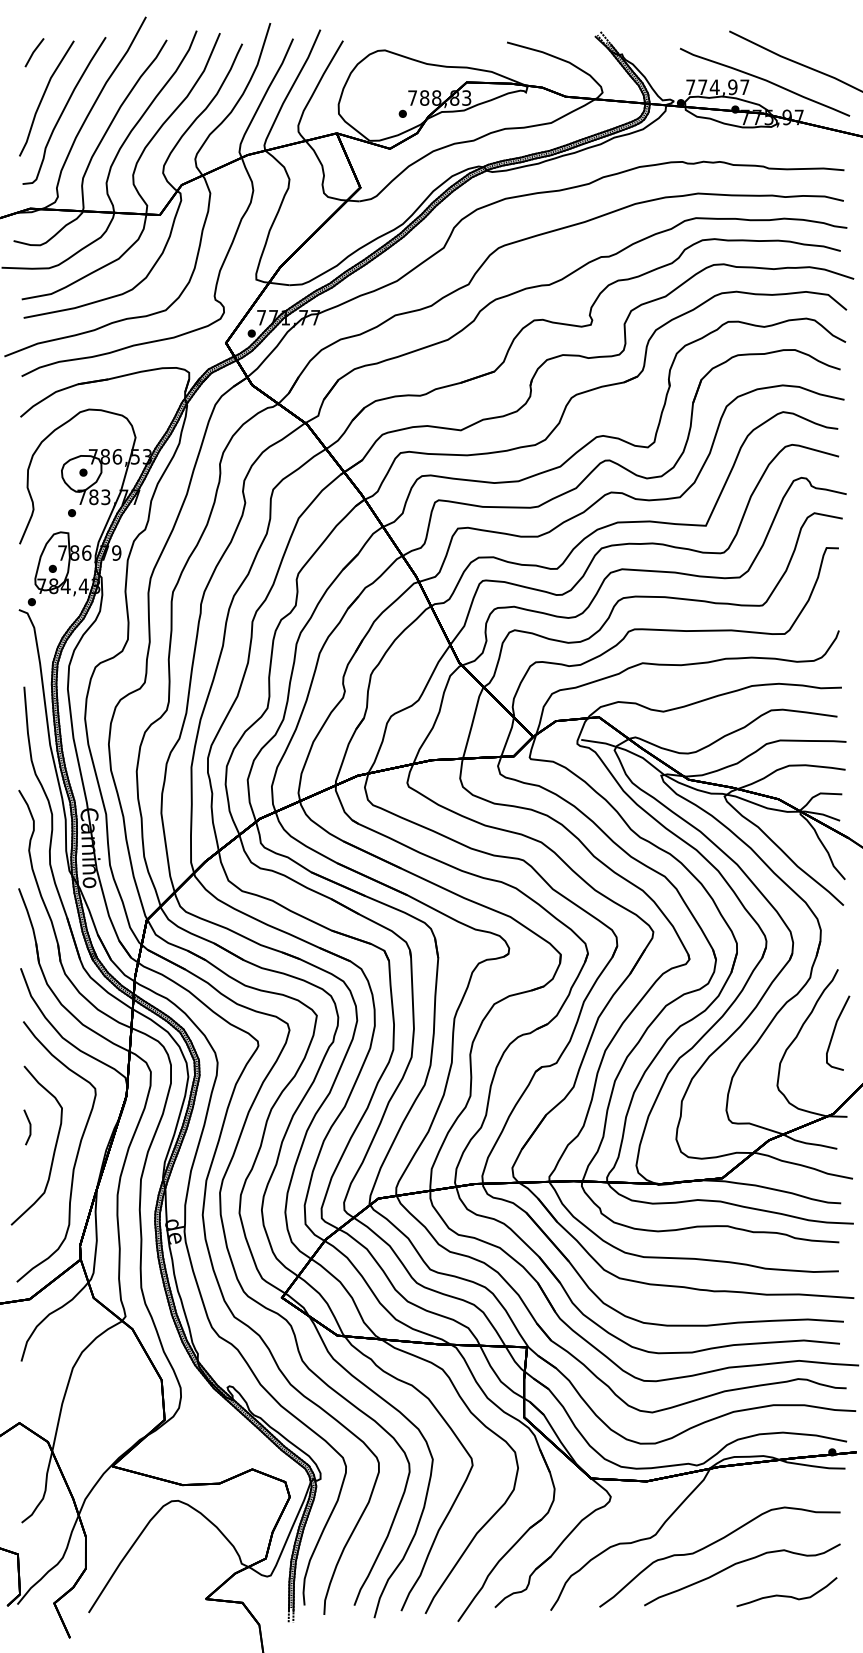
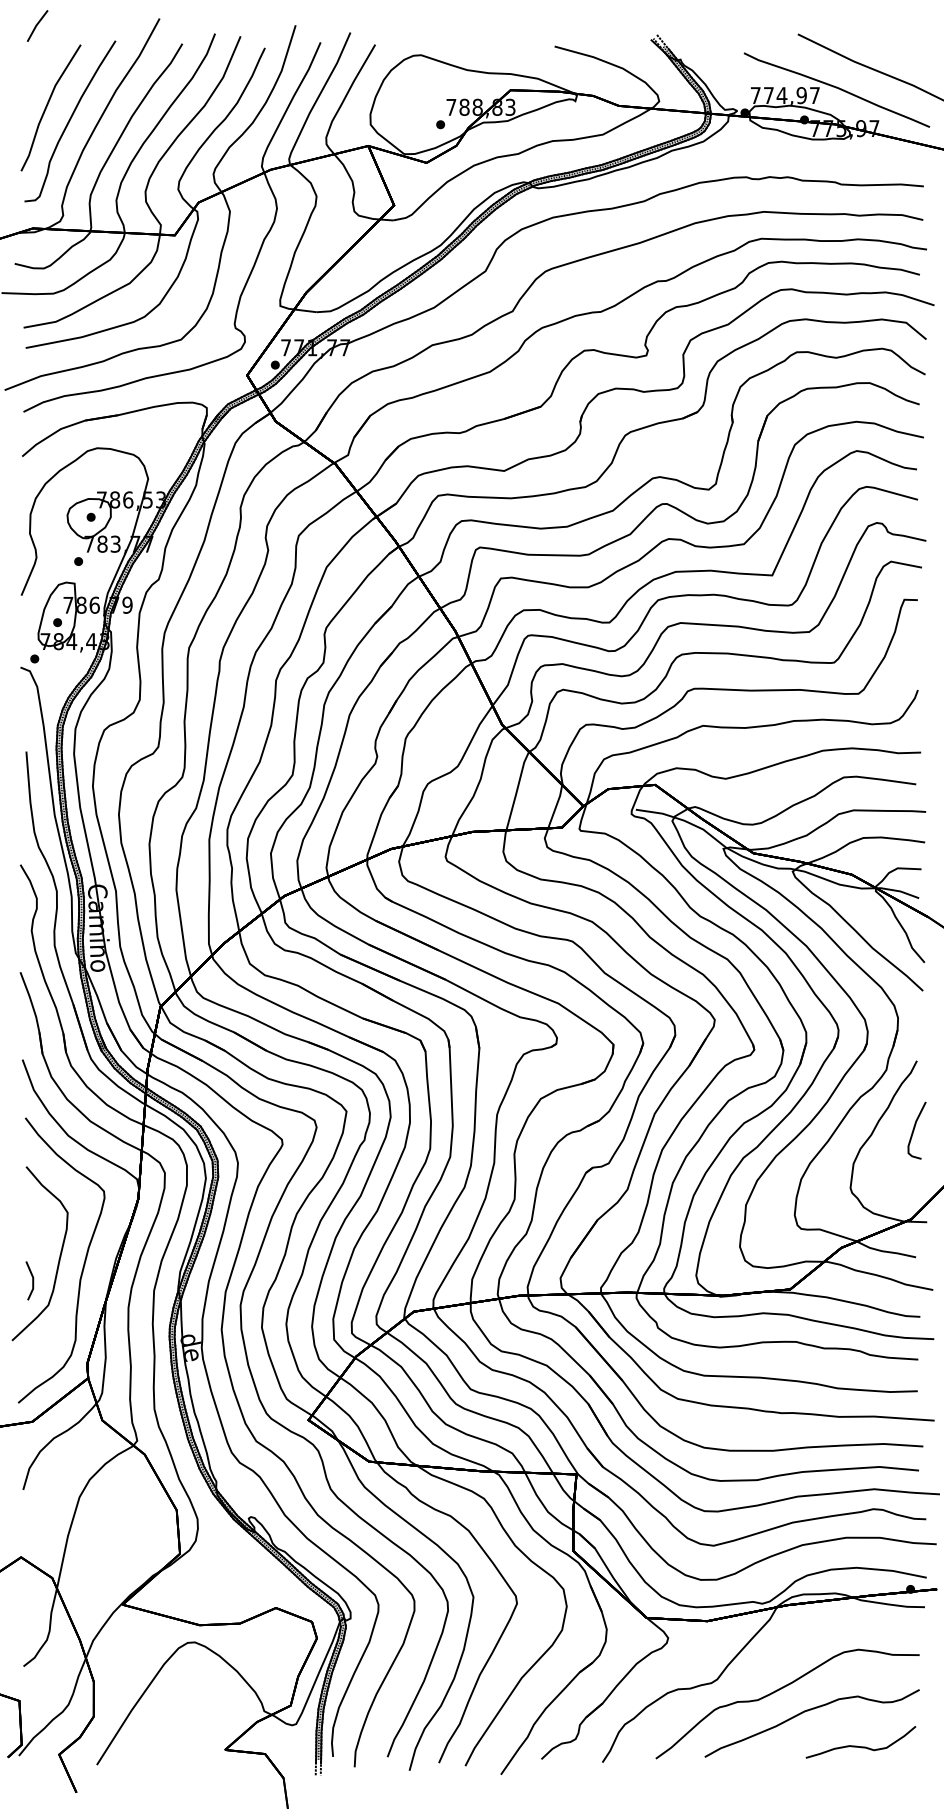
part: (34, 52) -> (37, 25), moved
part: (838, 1032) -> (917, 1129), size x0.7
line: (29, 1127) -> (32, 1280), moved

